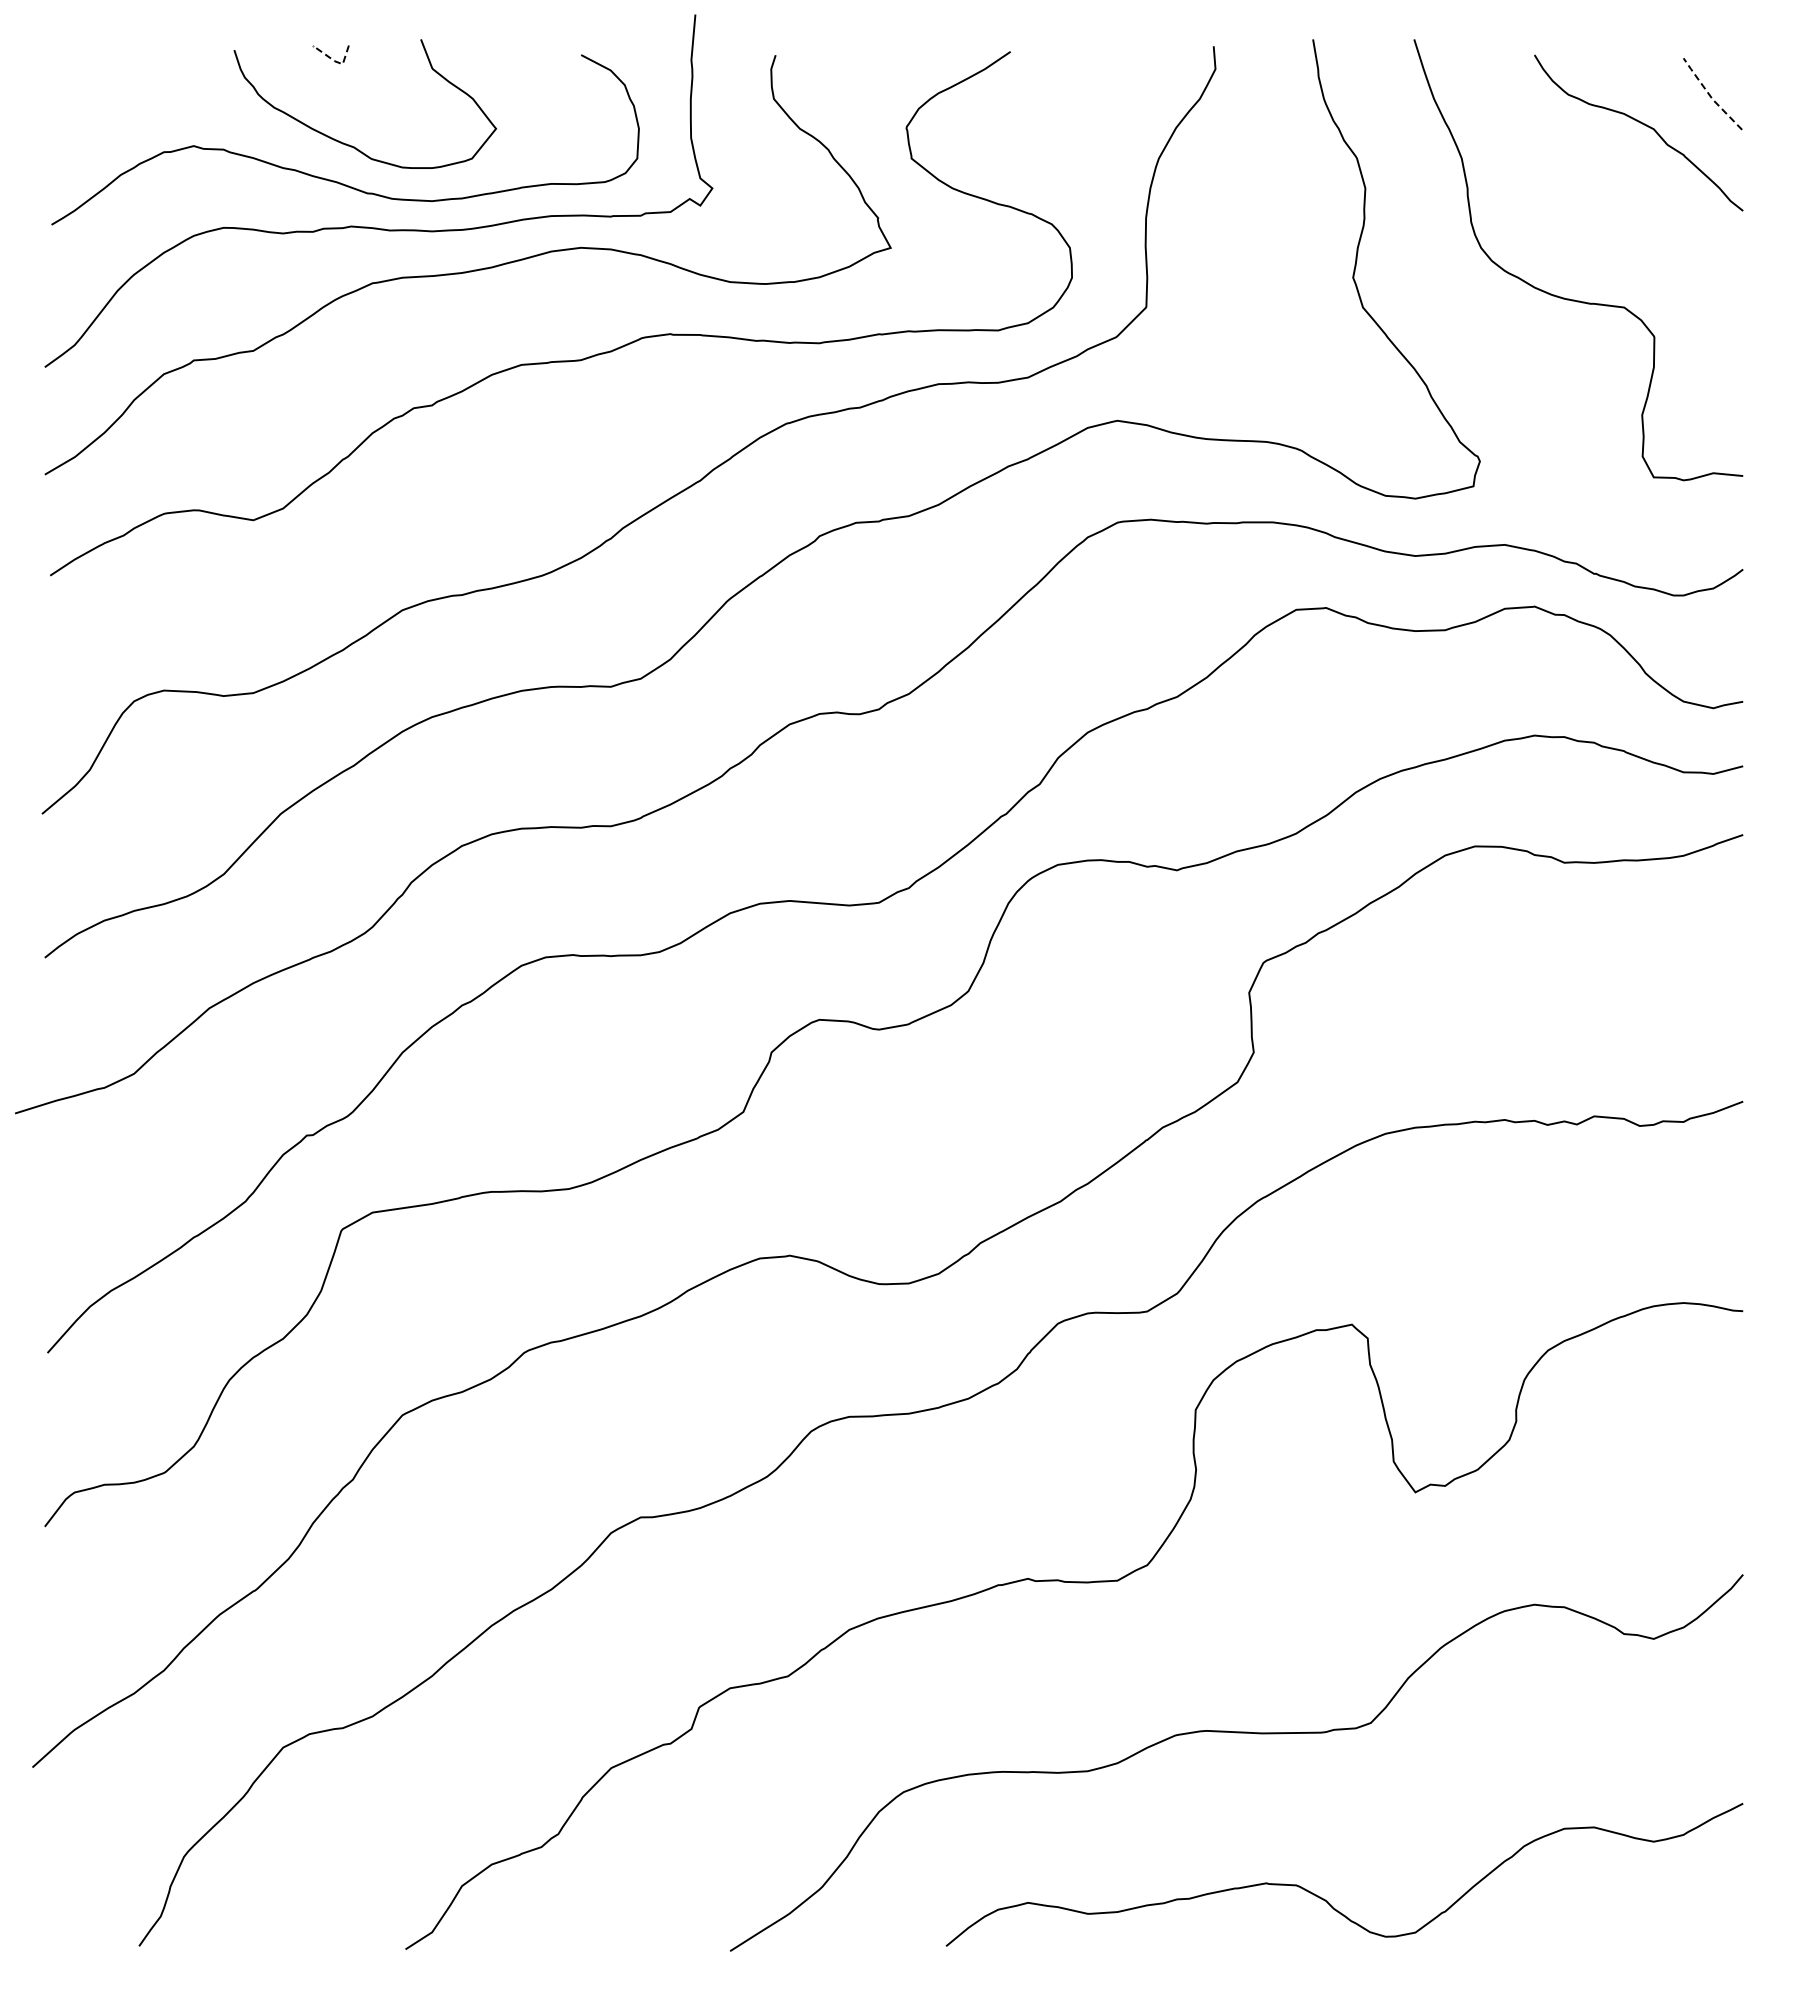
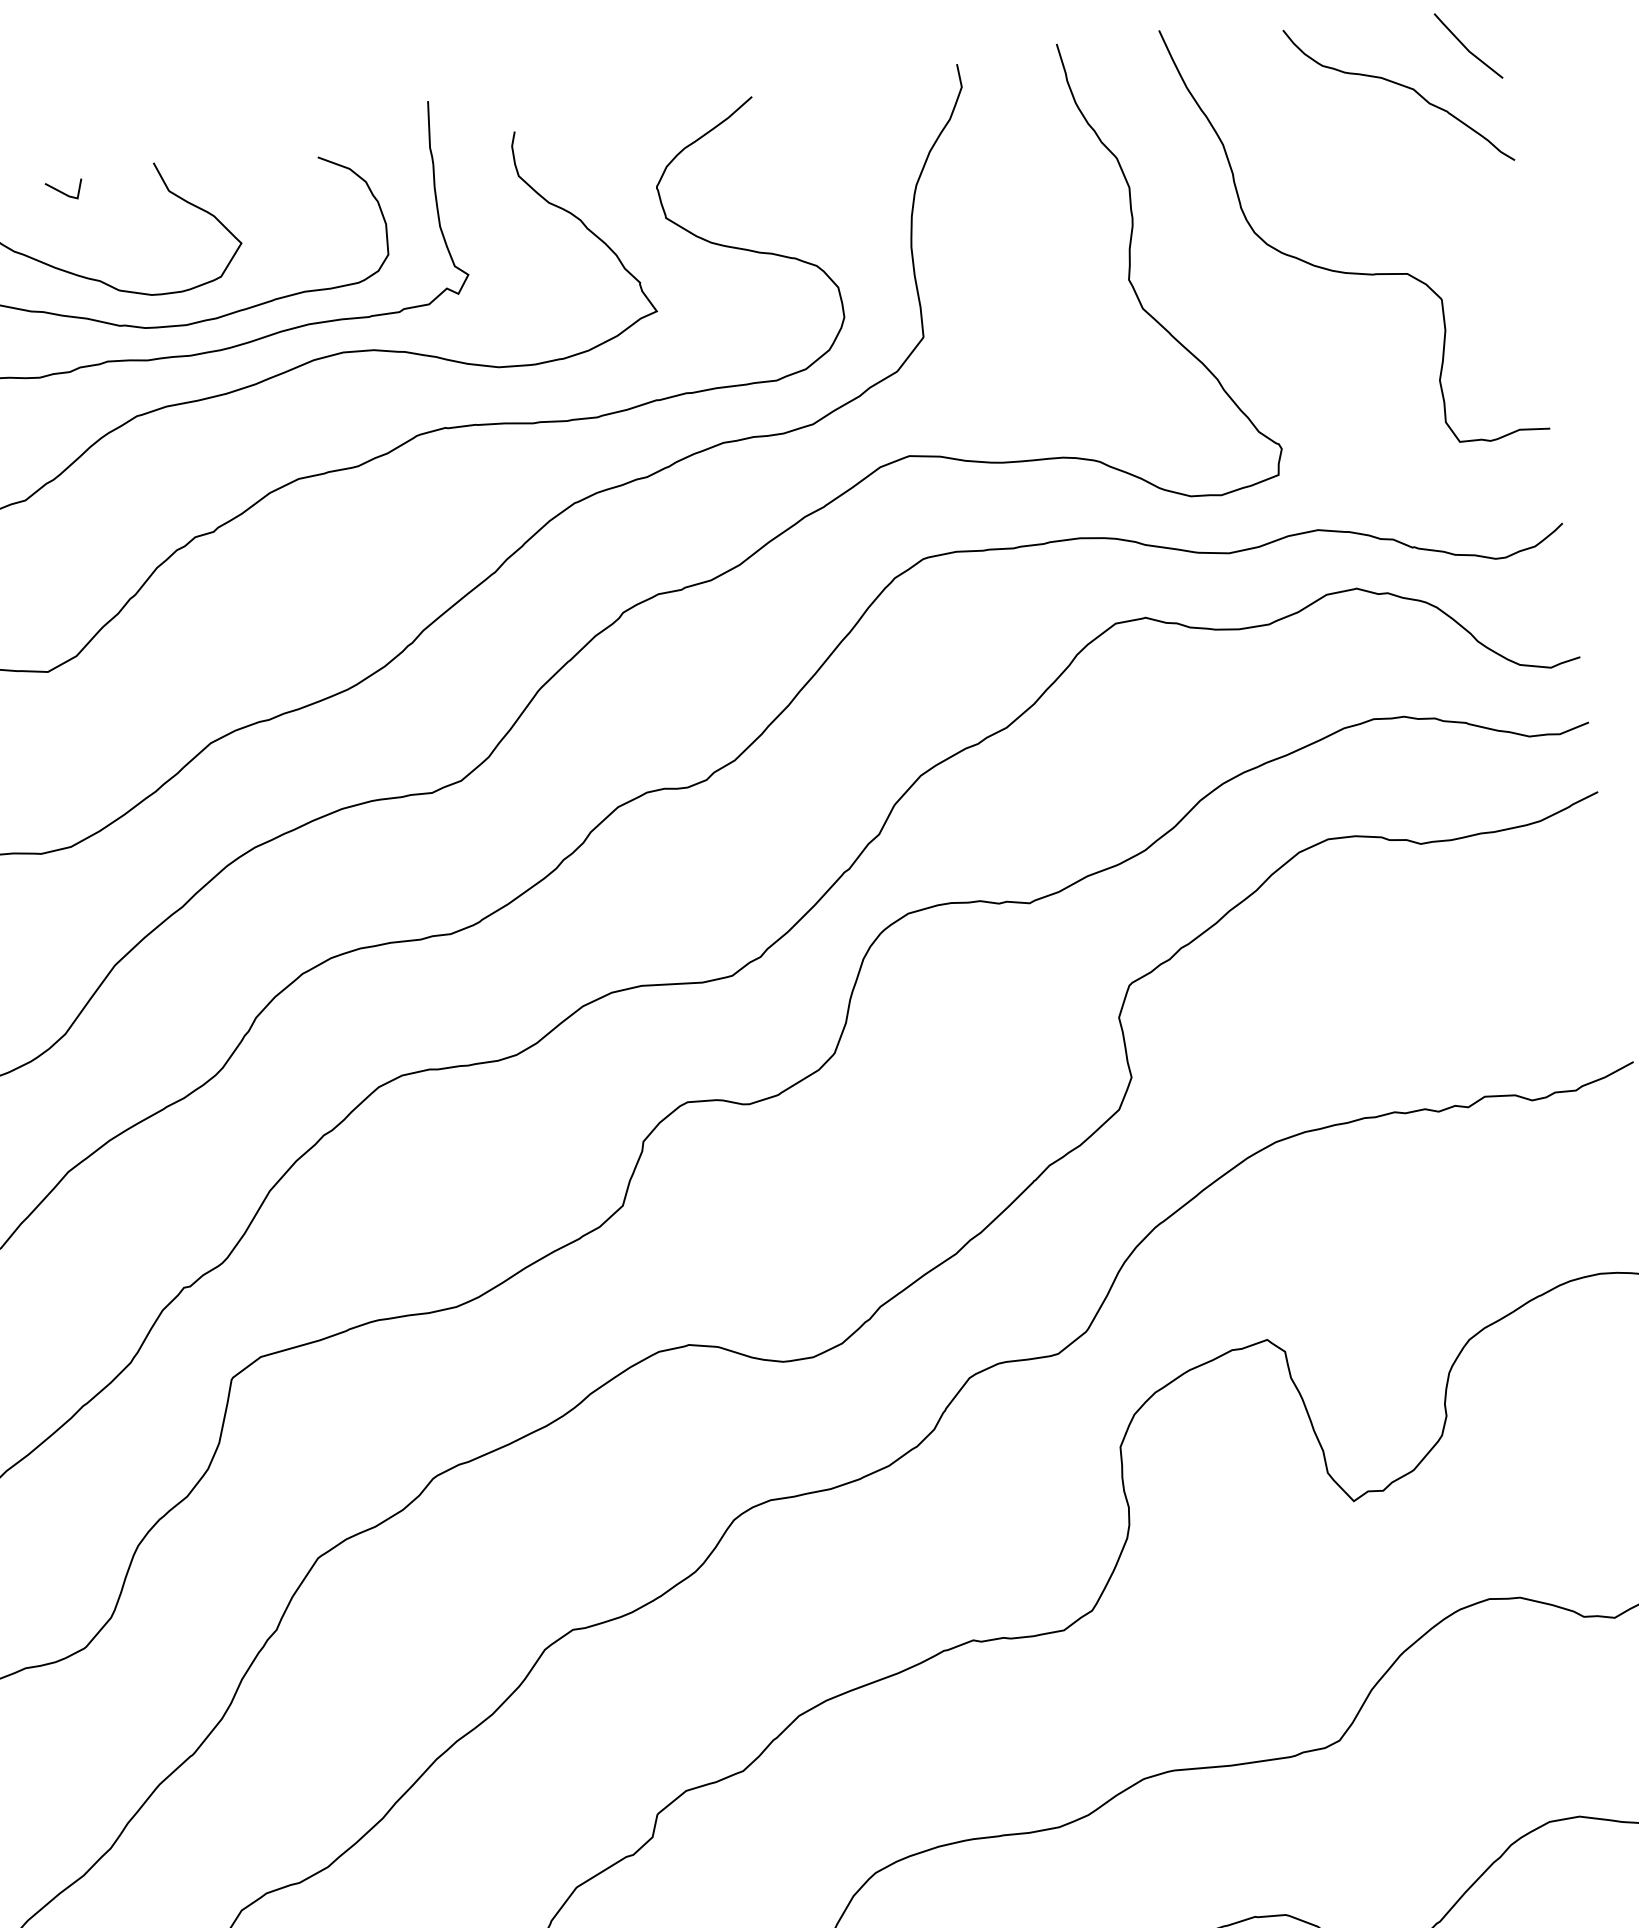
line: (335, 61) -> (69, 196), dashed -> solid
line: (1709, 95) -> (1465, 47), dashed -> solid

